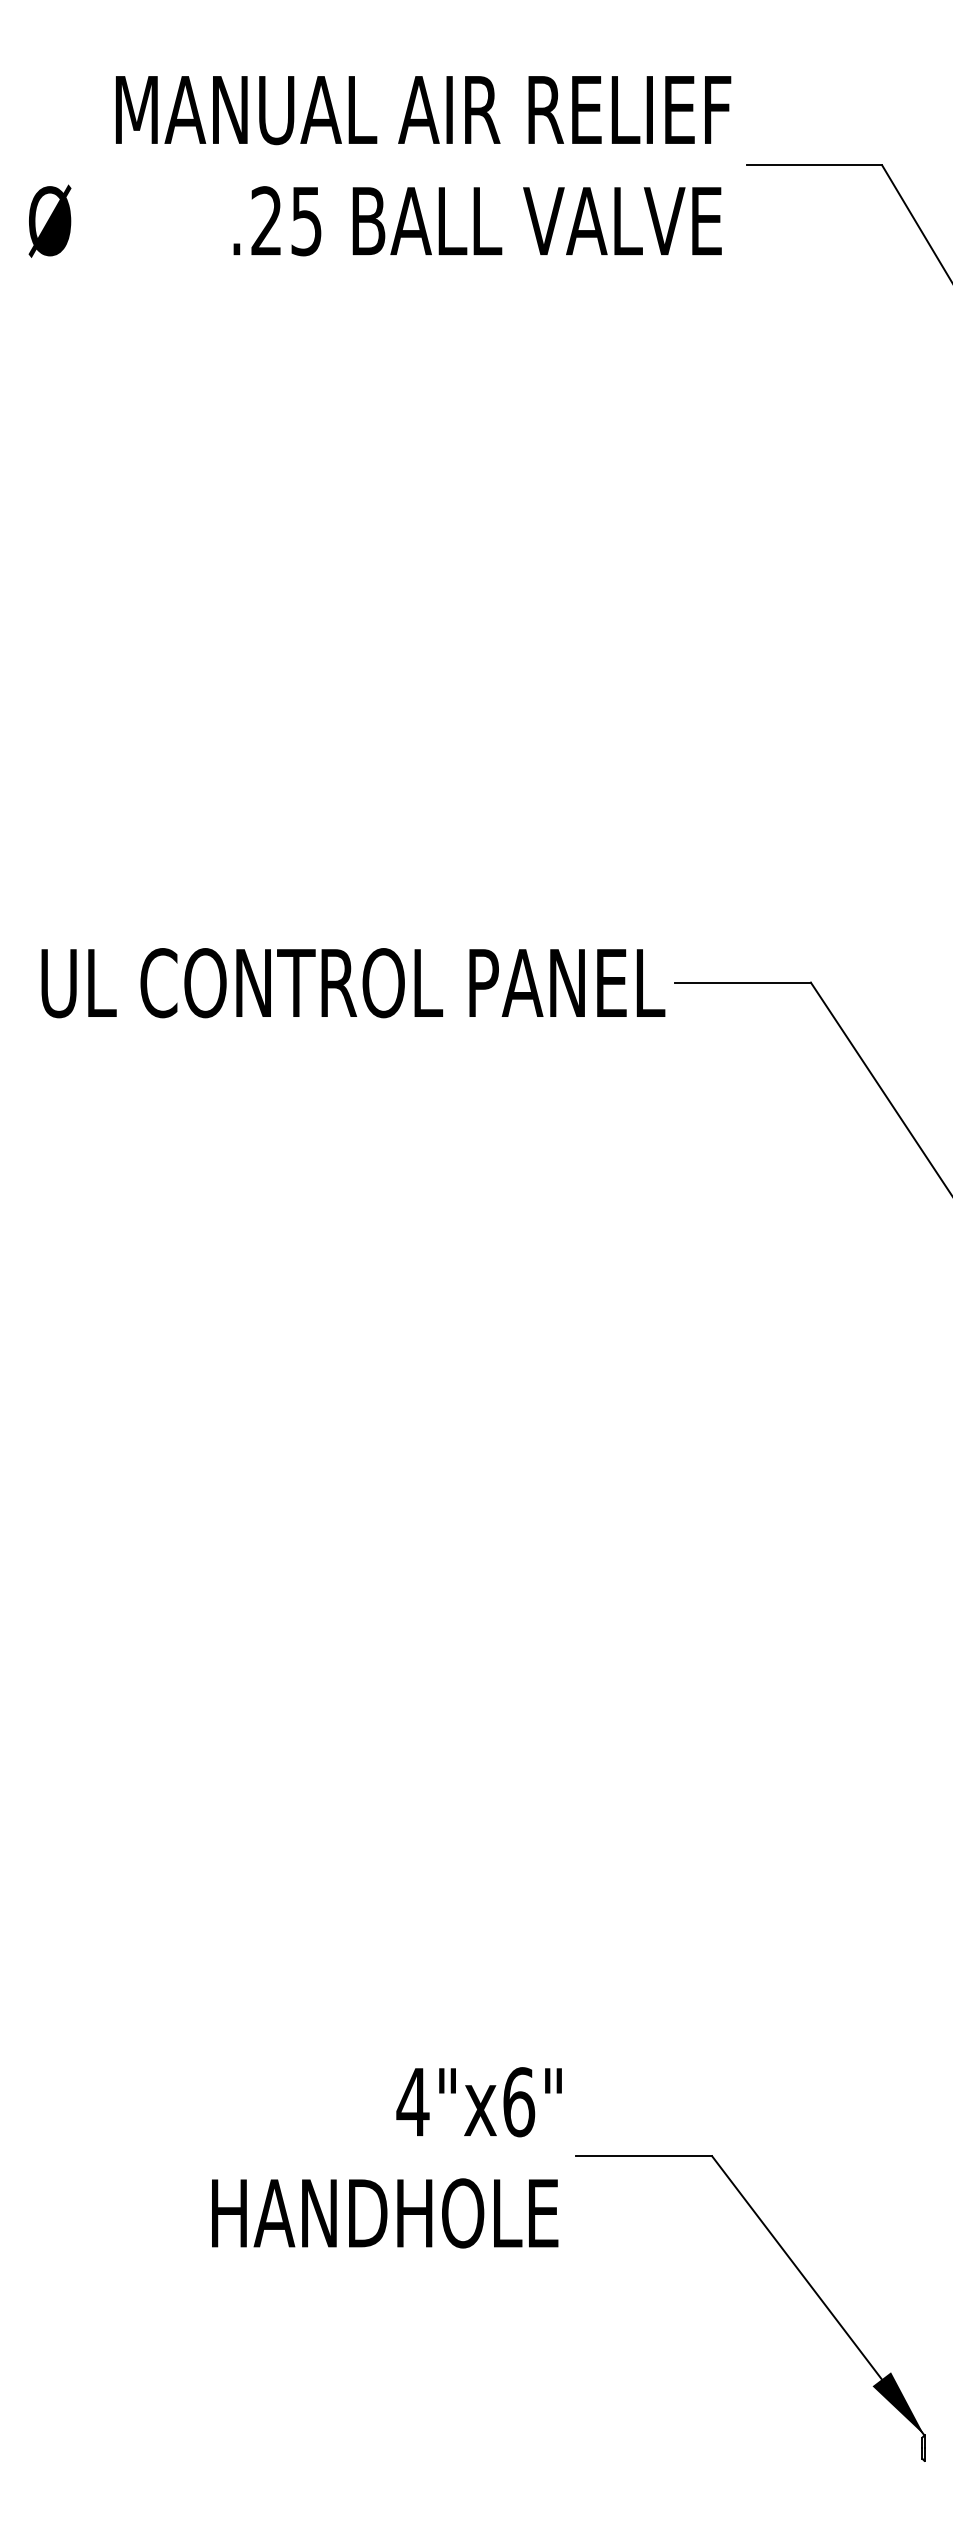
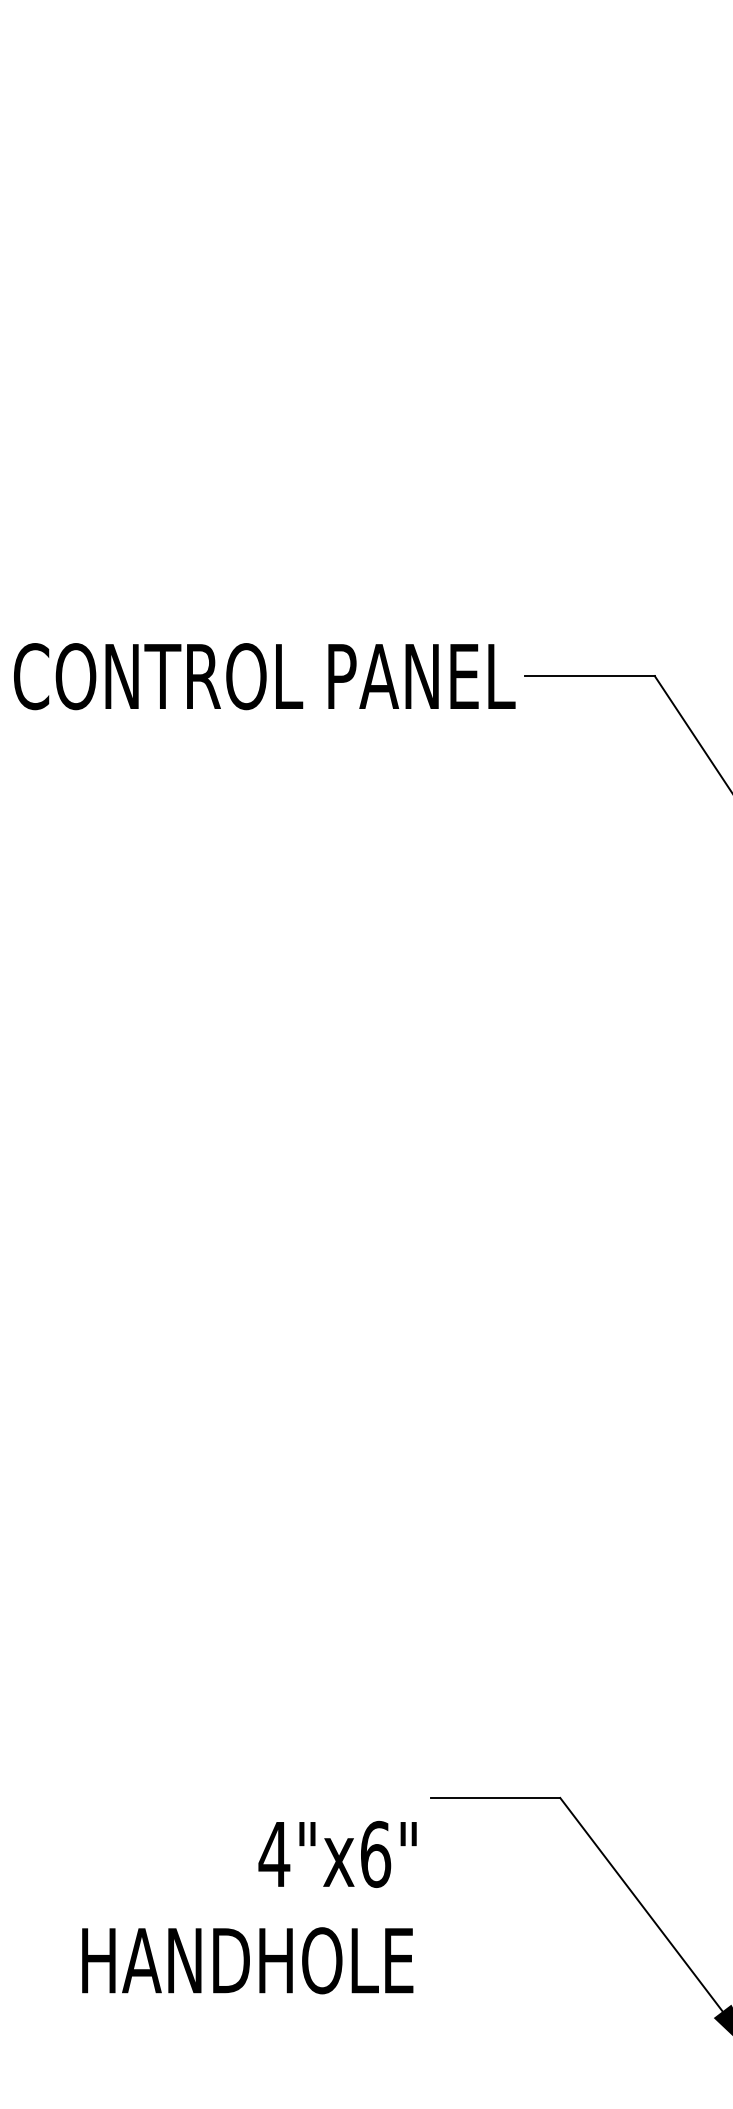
text: (386, 2157) -> (249, 1907), moved

